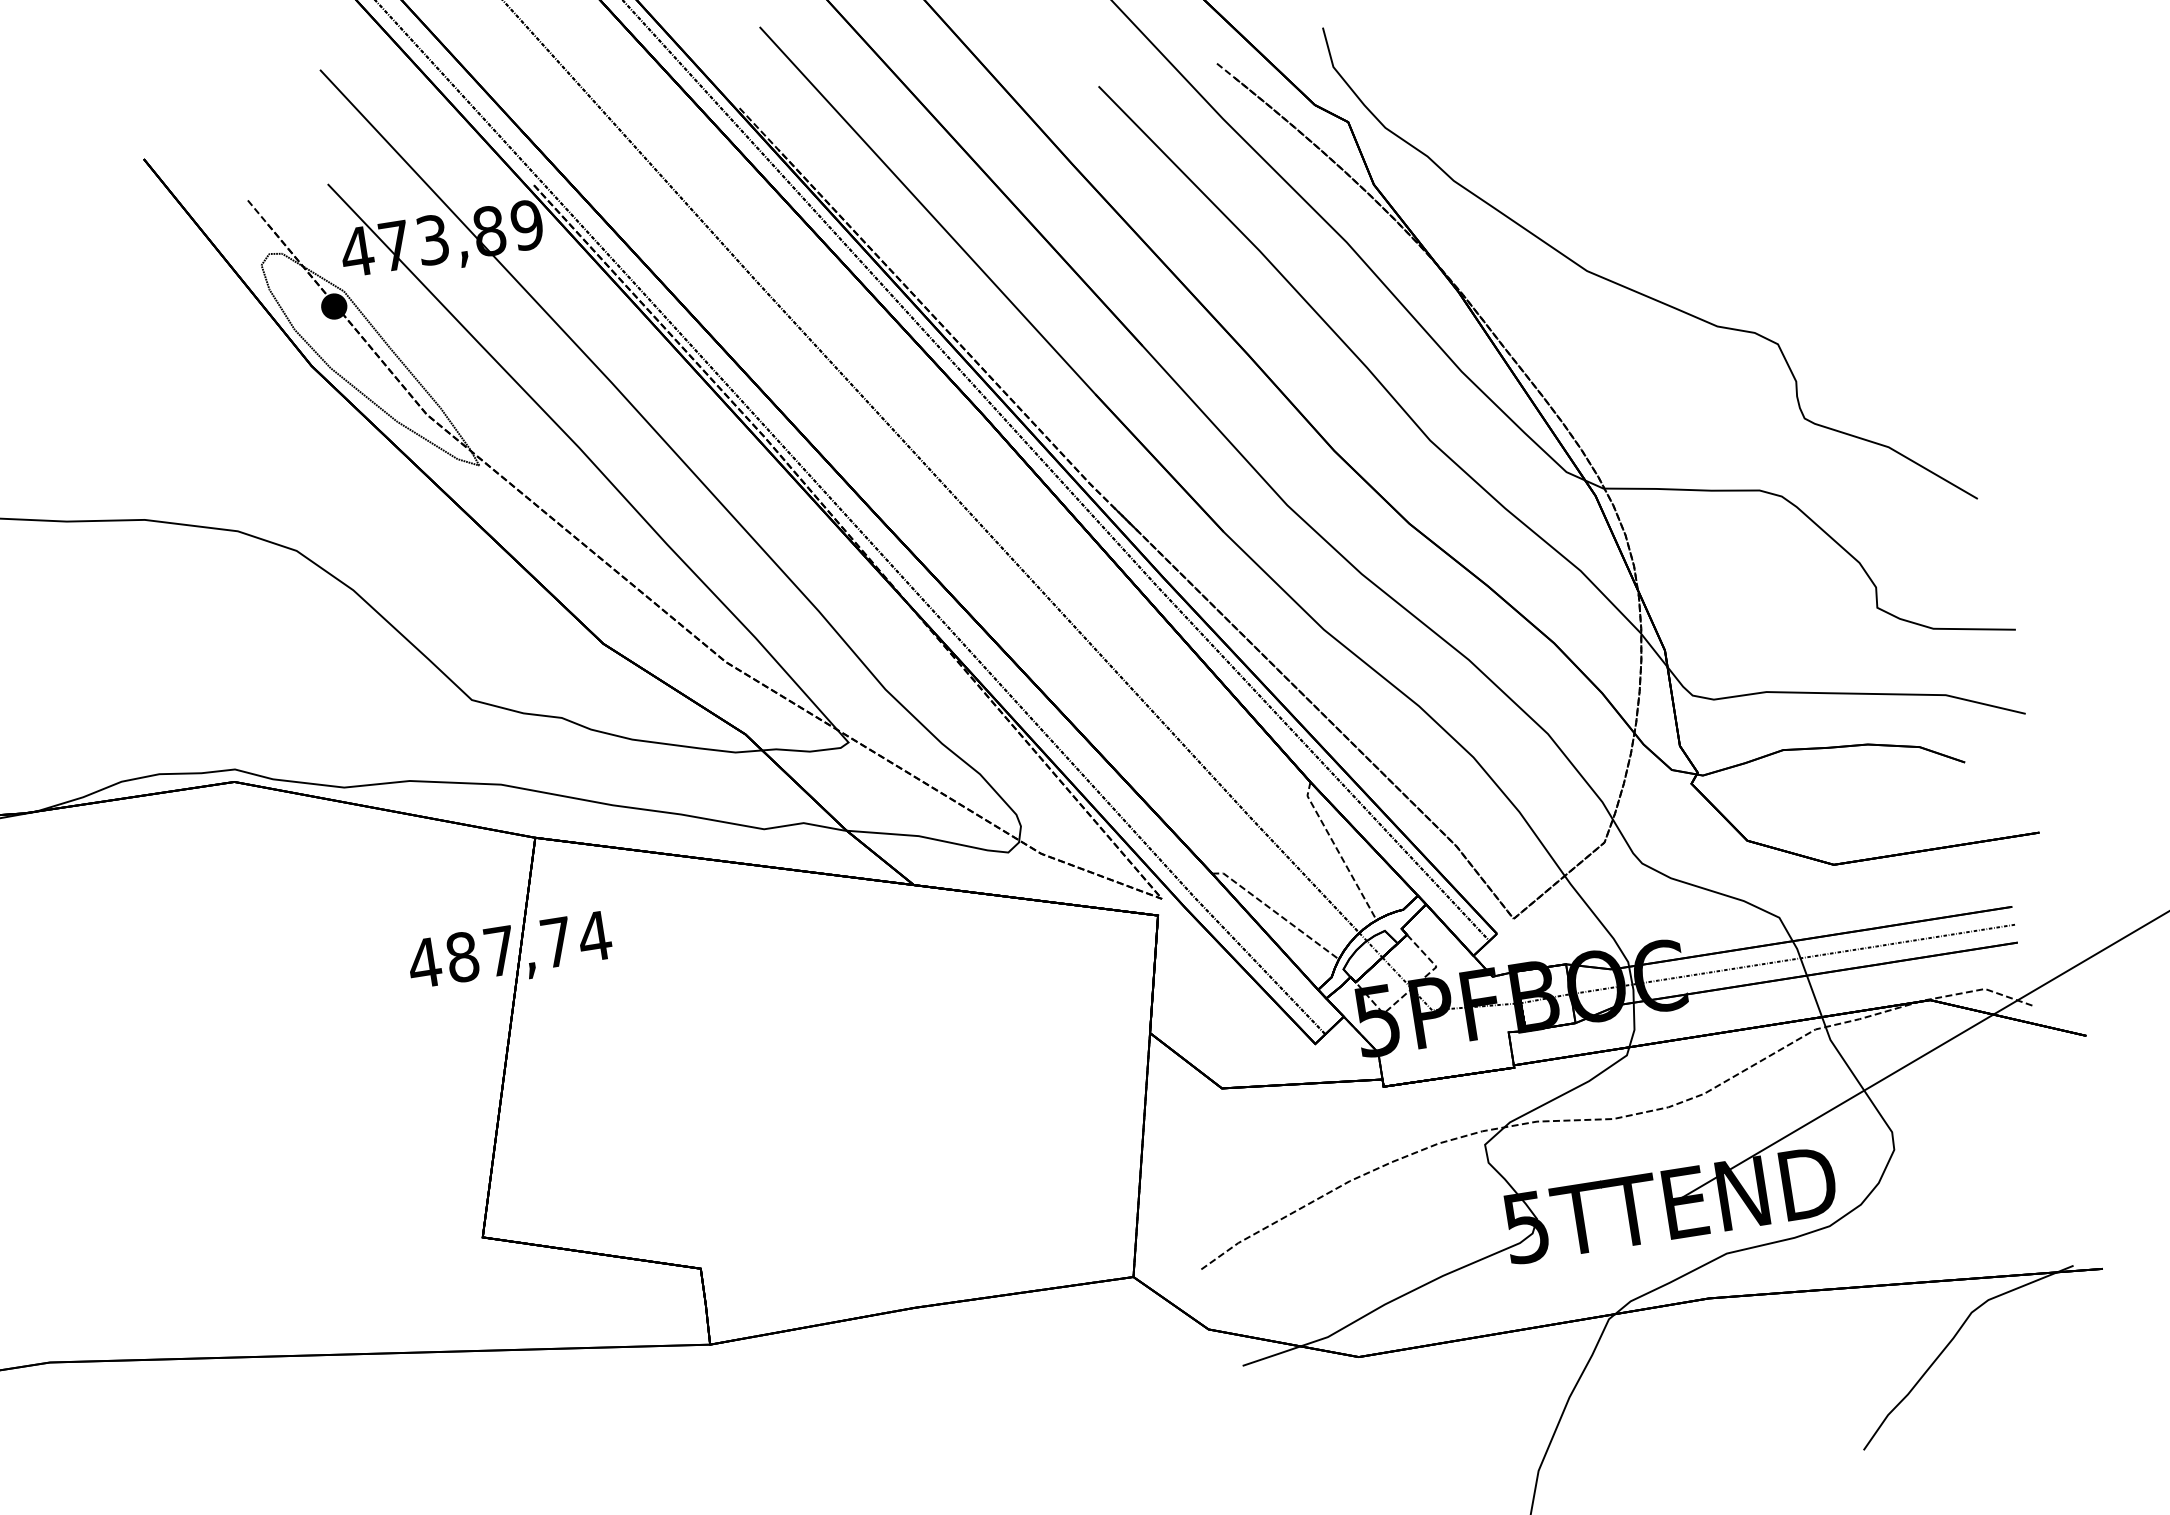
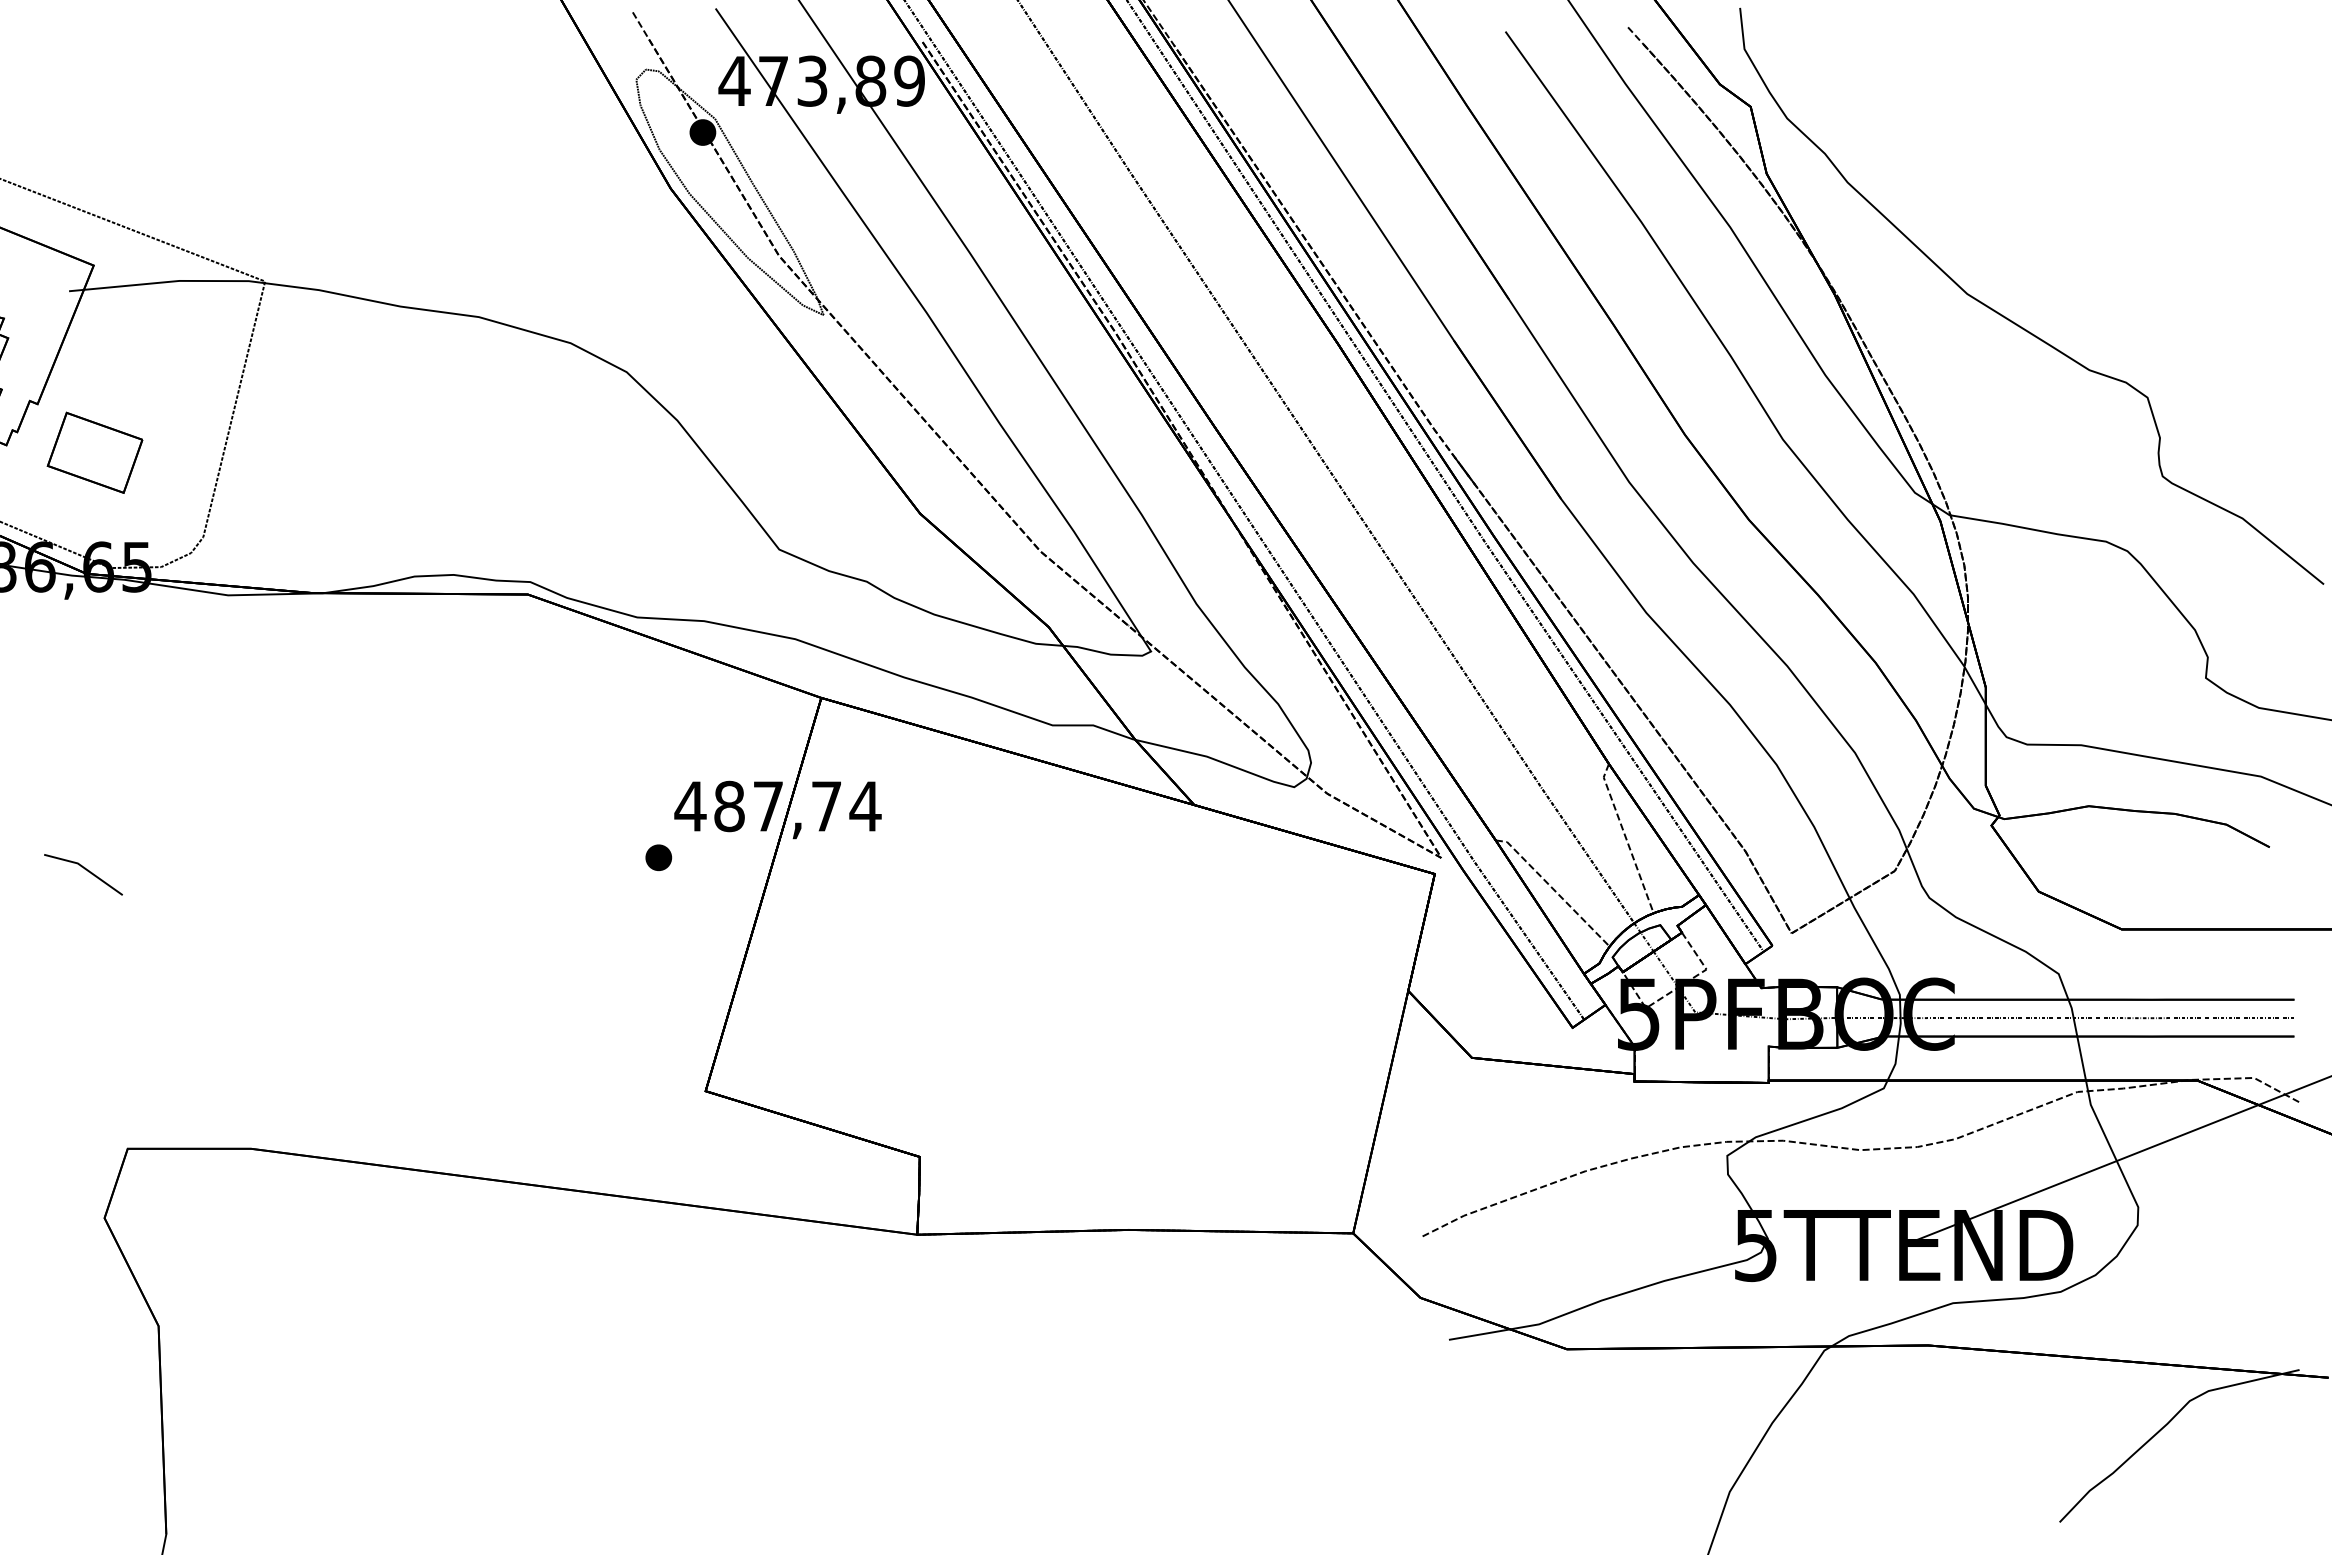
part: (401, 1017) -> (658, 857), added

